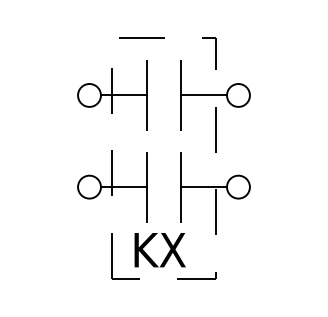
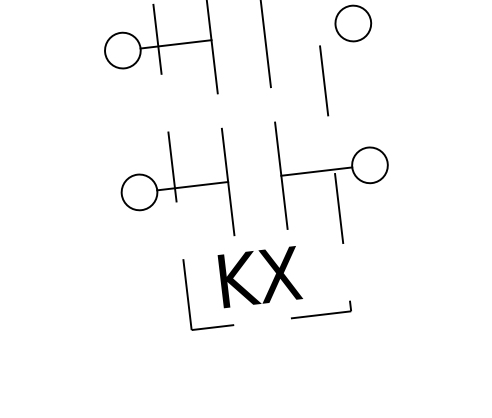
line: (204, 95) -> (300, 29), removed

